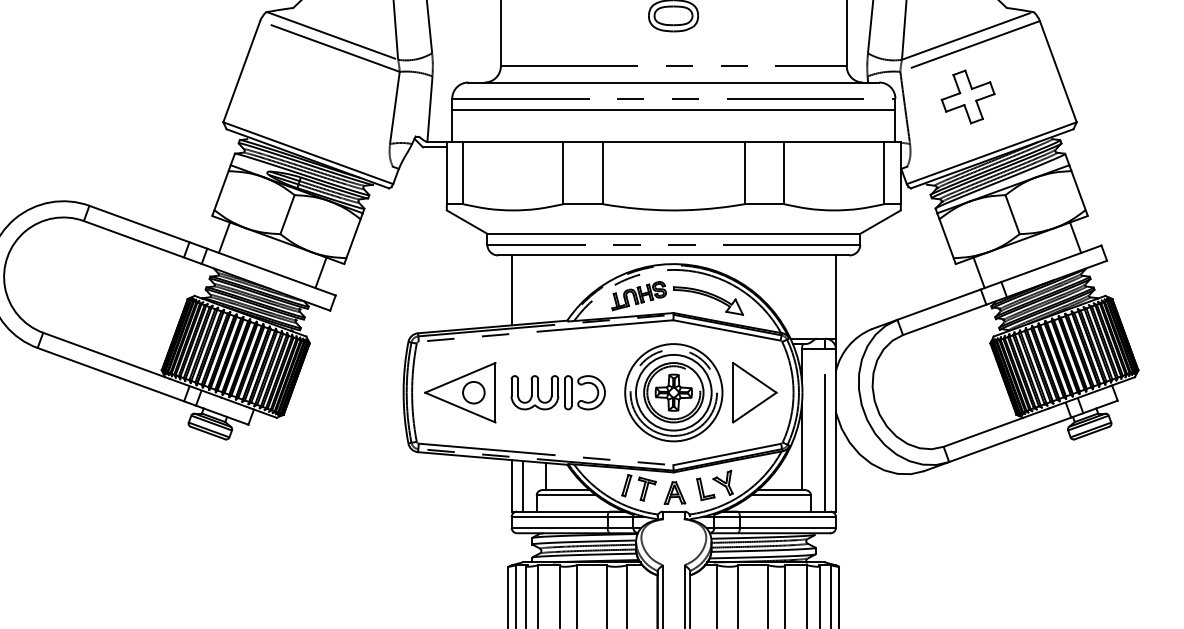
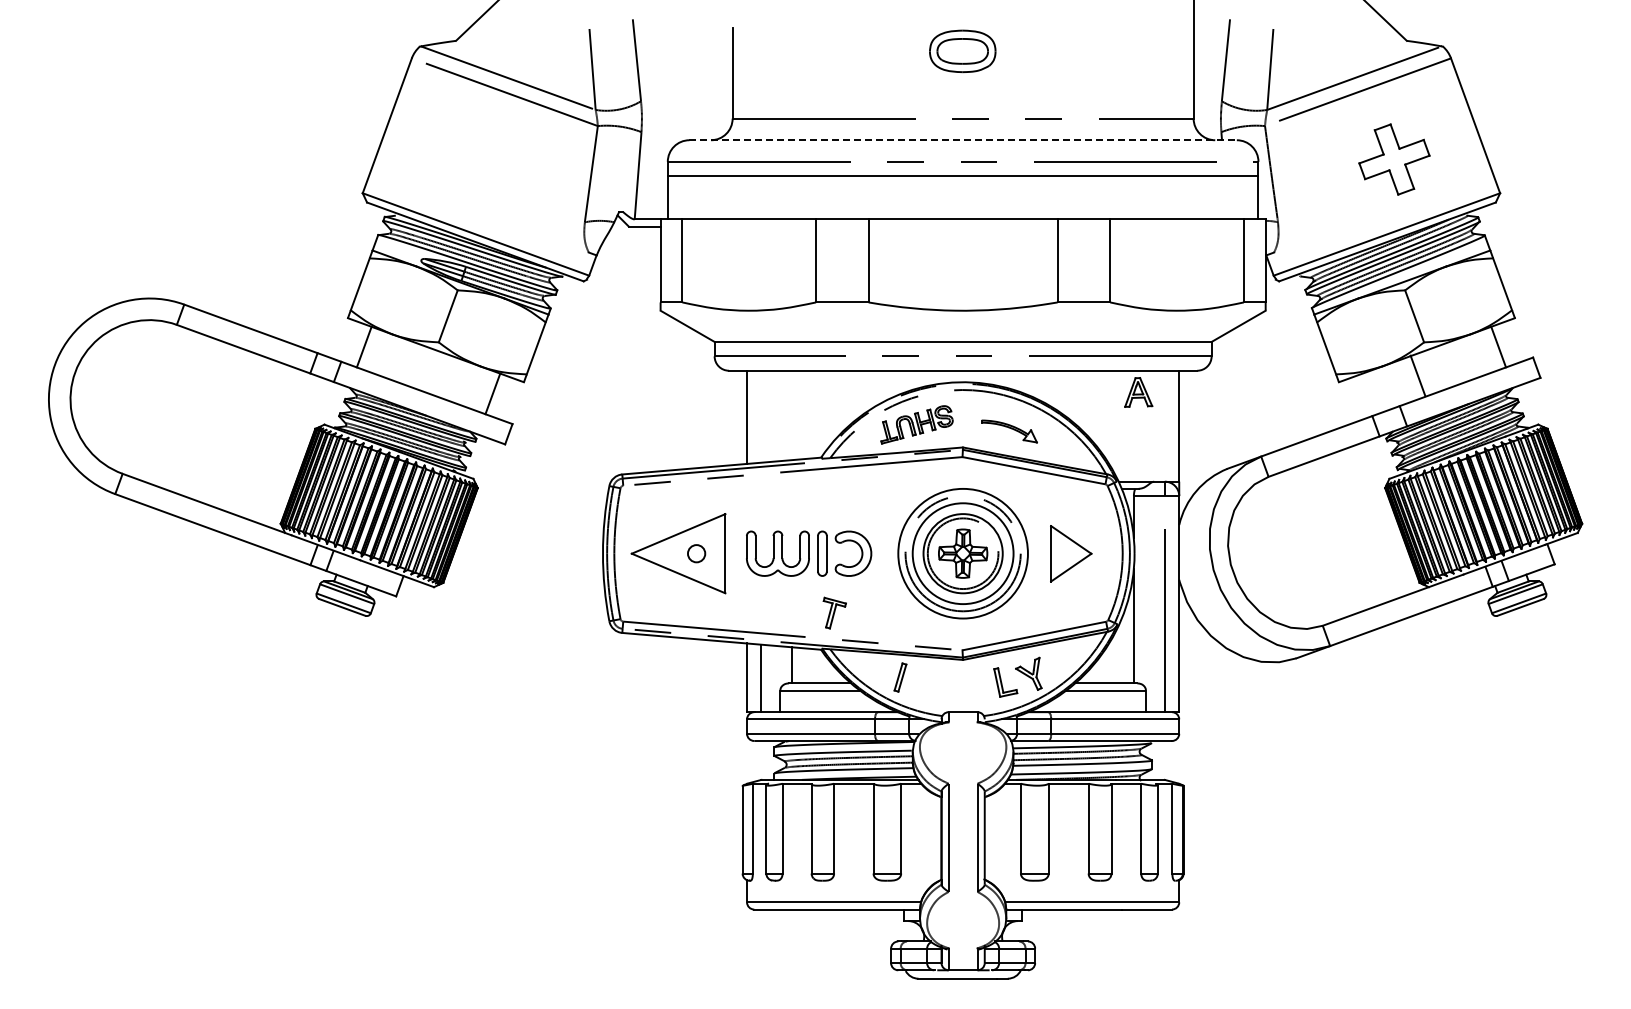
line: (674, 82) -> (963, 140), solid -> dashed
part: (968, 96) -> (1394, 159), moved
line: (978, 272) -> (1417, 375), moved
part: (708, 301) -> (1009, 431), size x0.6
circle: (473, 392) -> (696, 553), size x0.6
part: (755, 392) -> (1071, 553), size x0.7
part: (647, 488) -> (834, 612), moved
part: (674, 493) -> (1138, 392), moved

